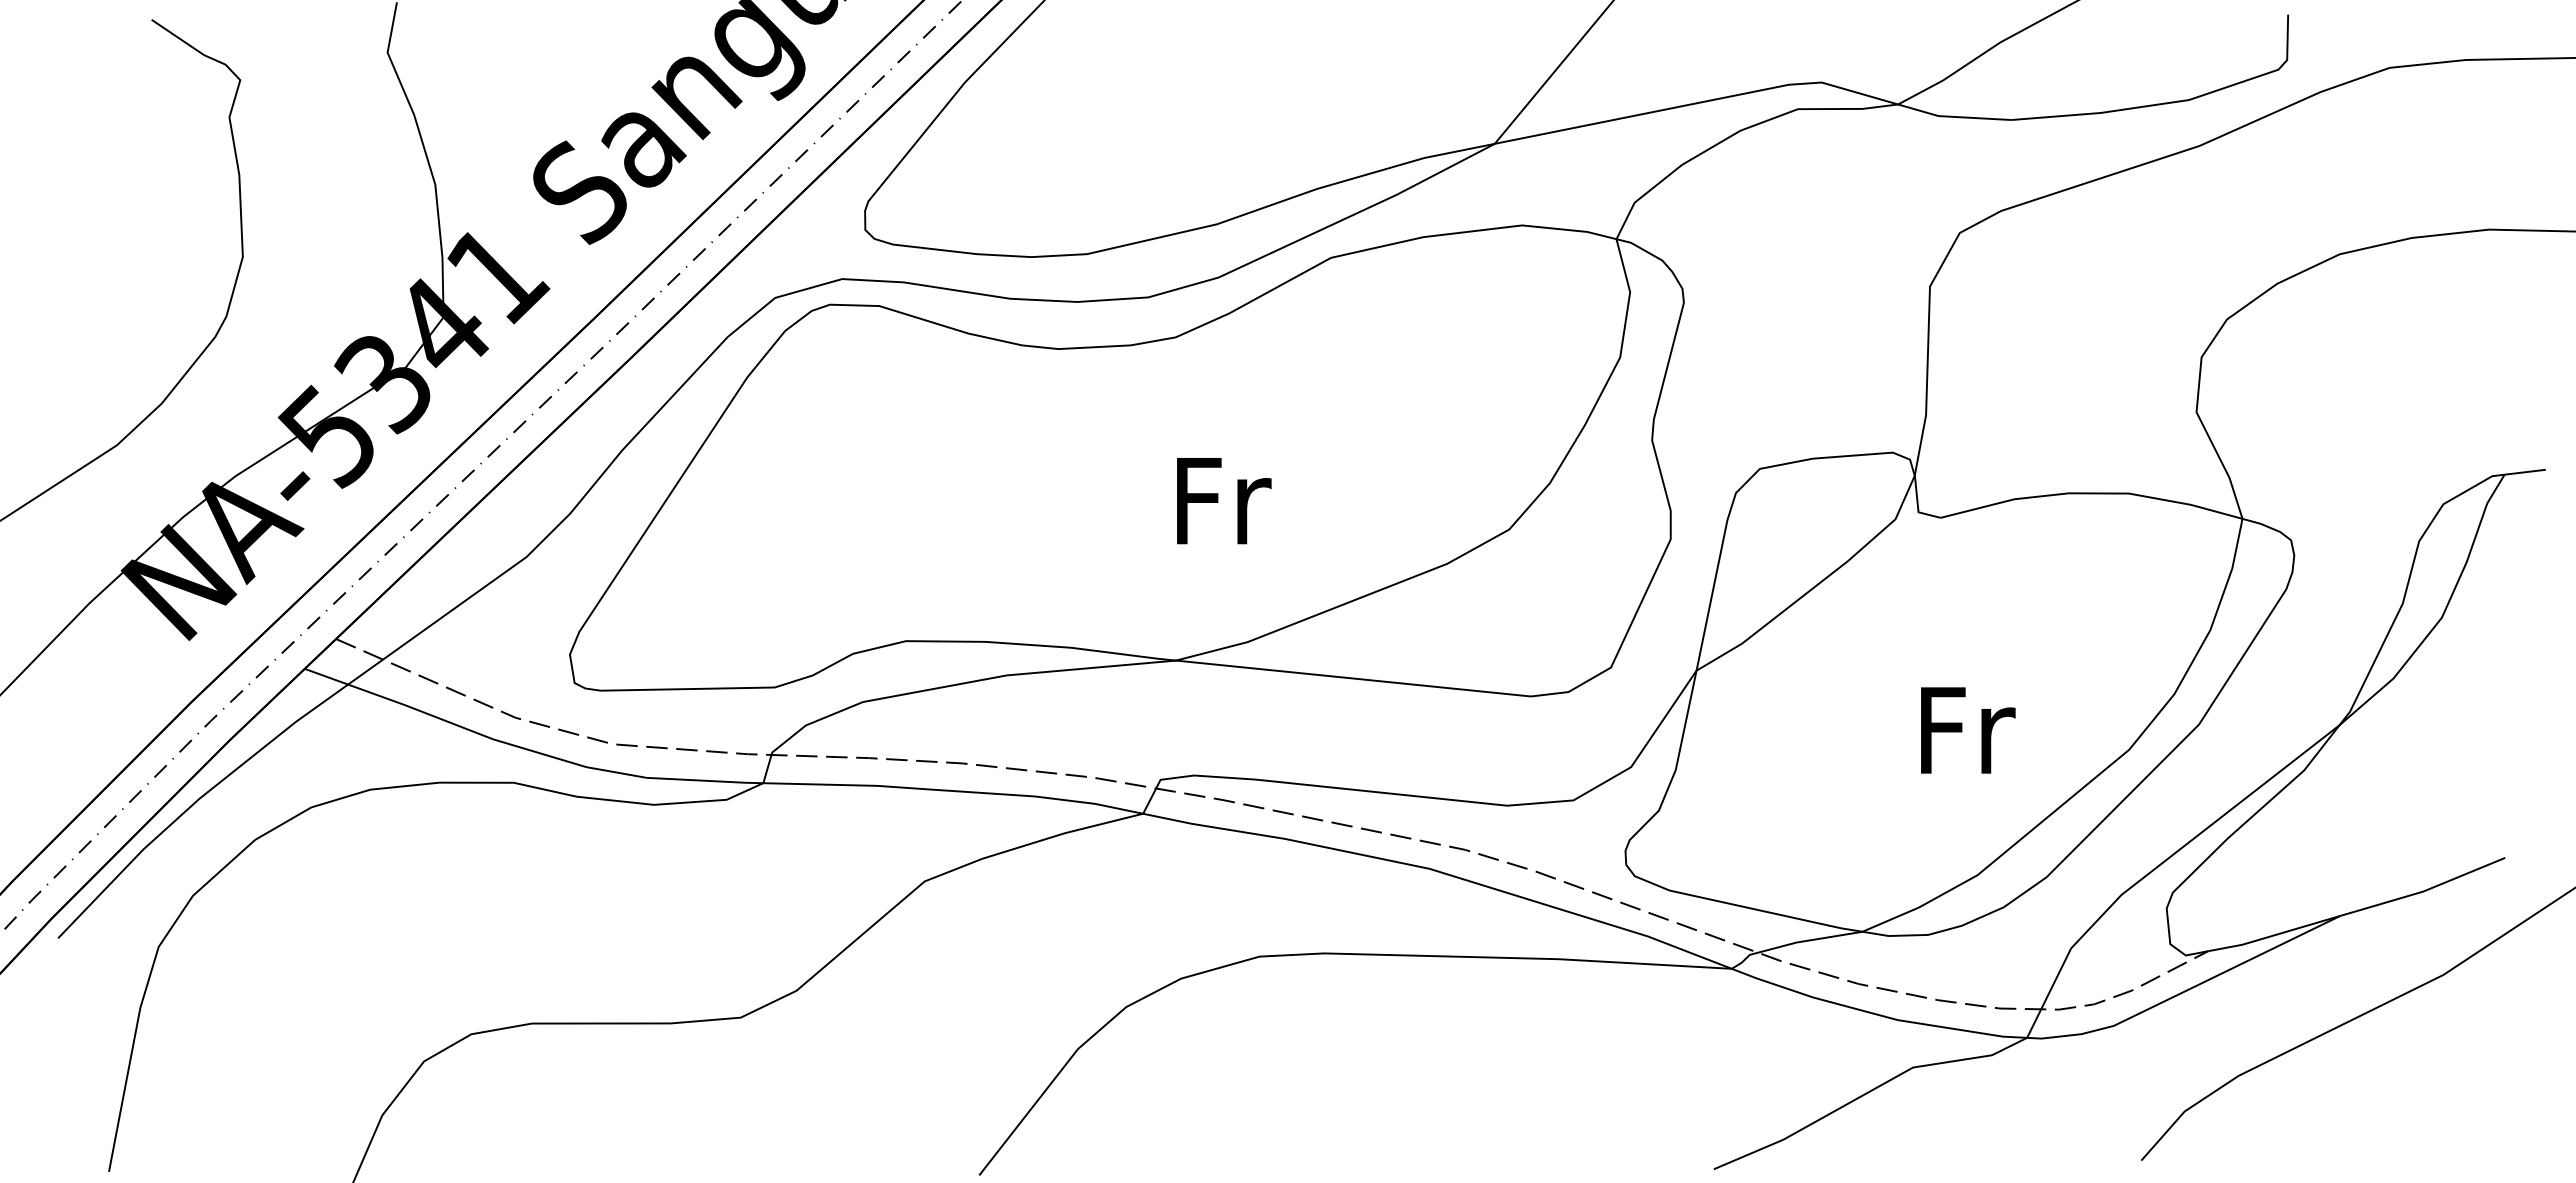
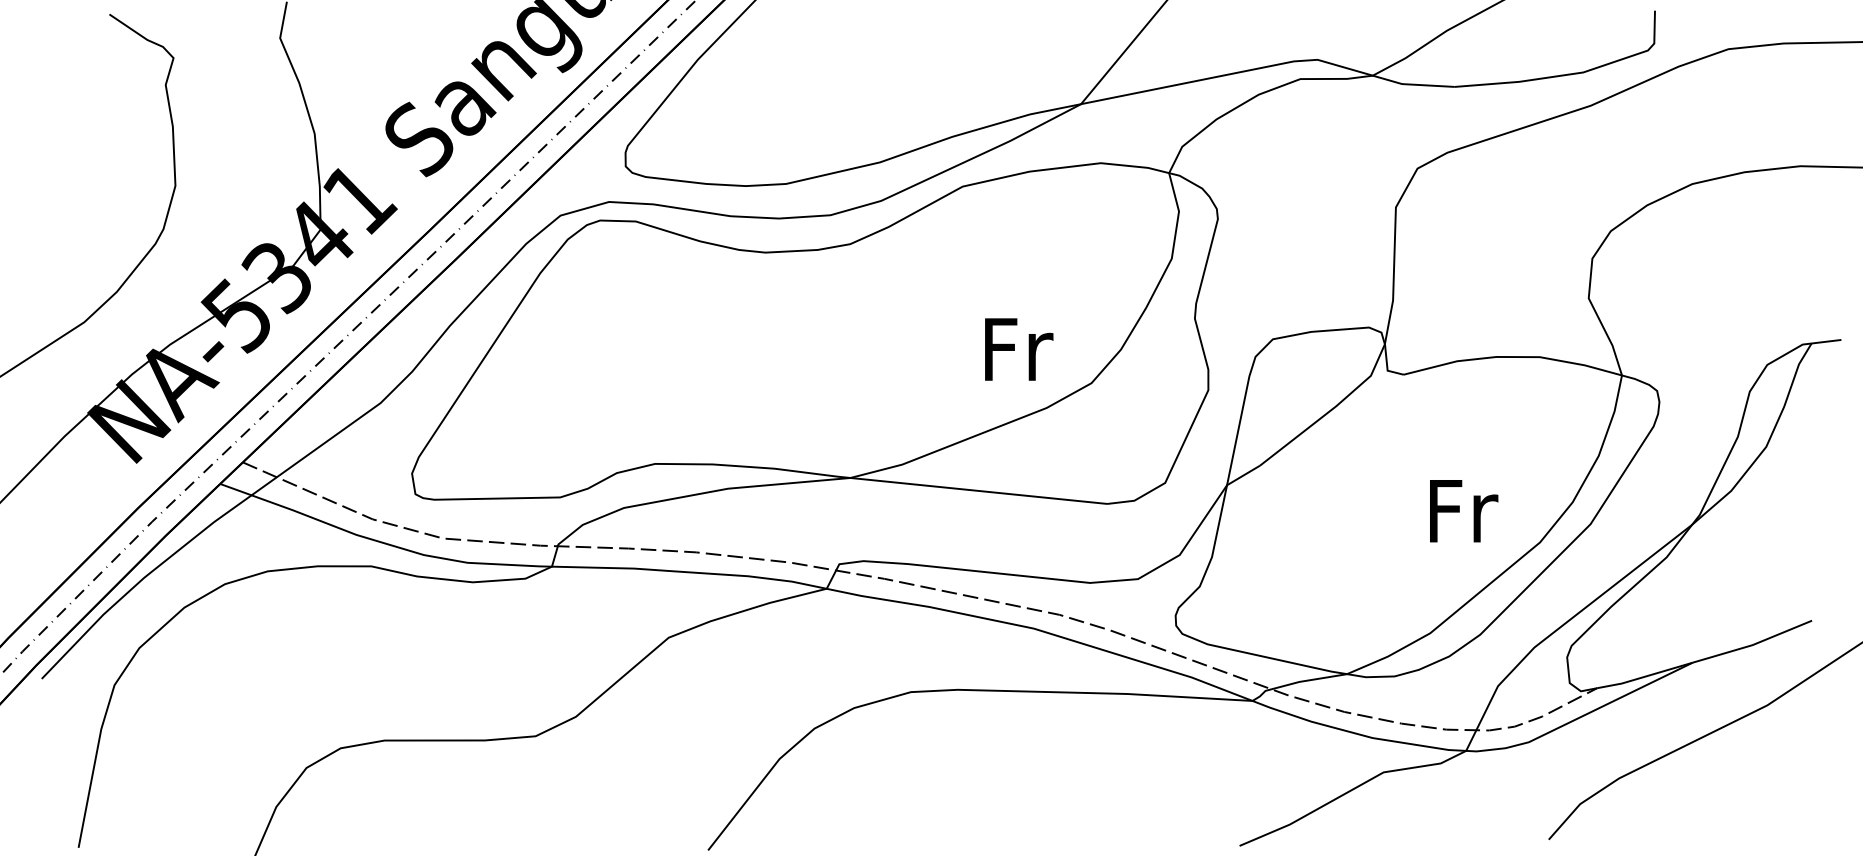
text: (1224, 501) -> (1019, 349), moved
text: (1968, 730) -> (1464, 511), moved

